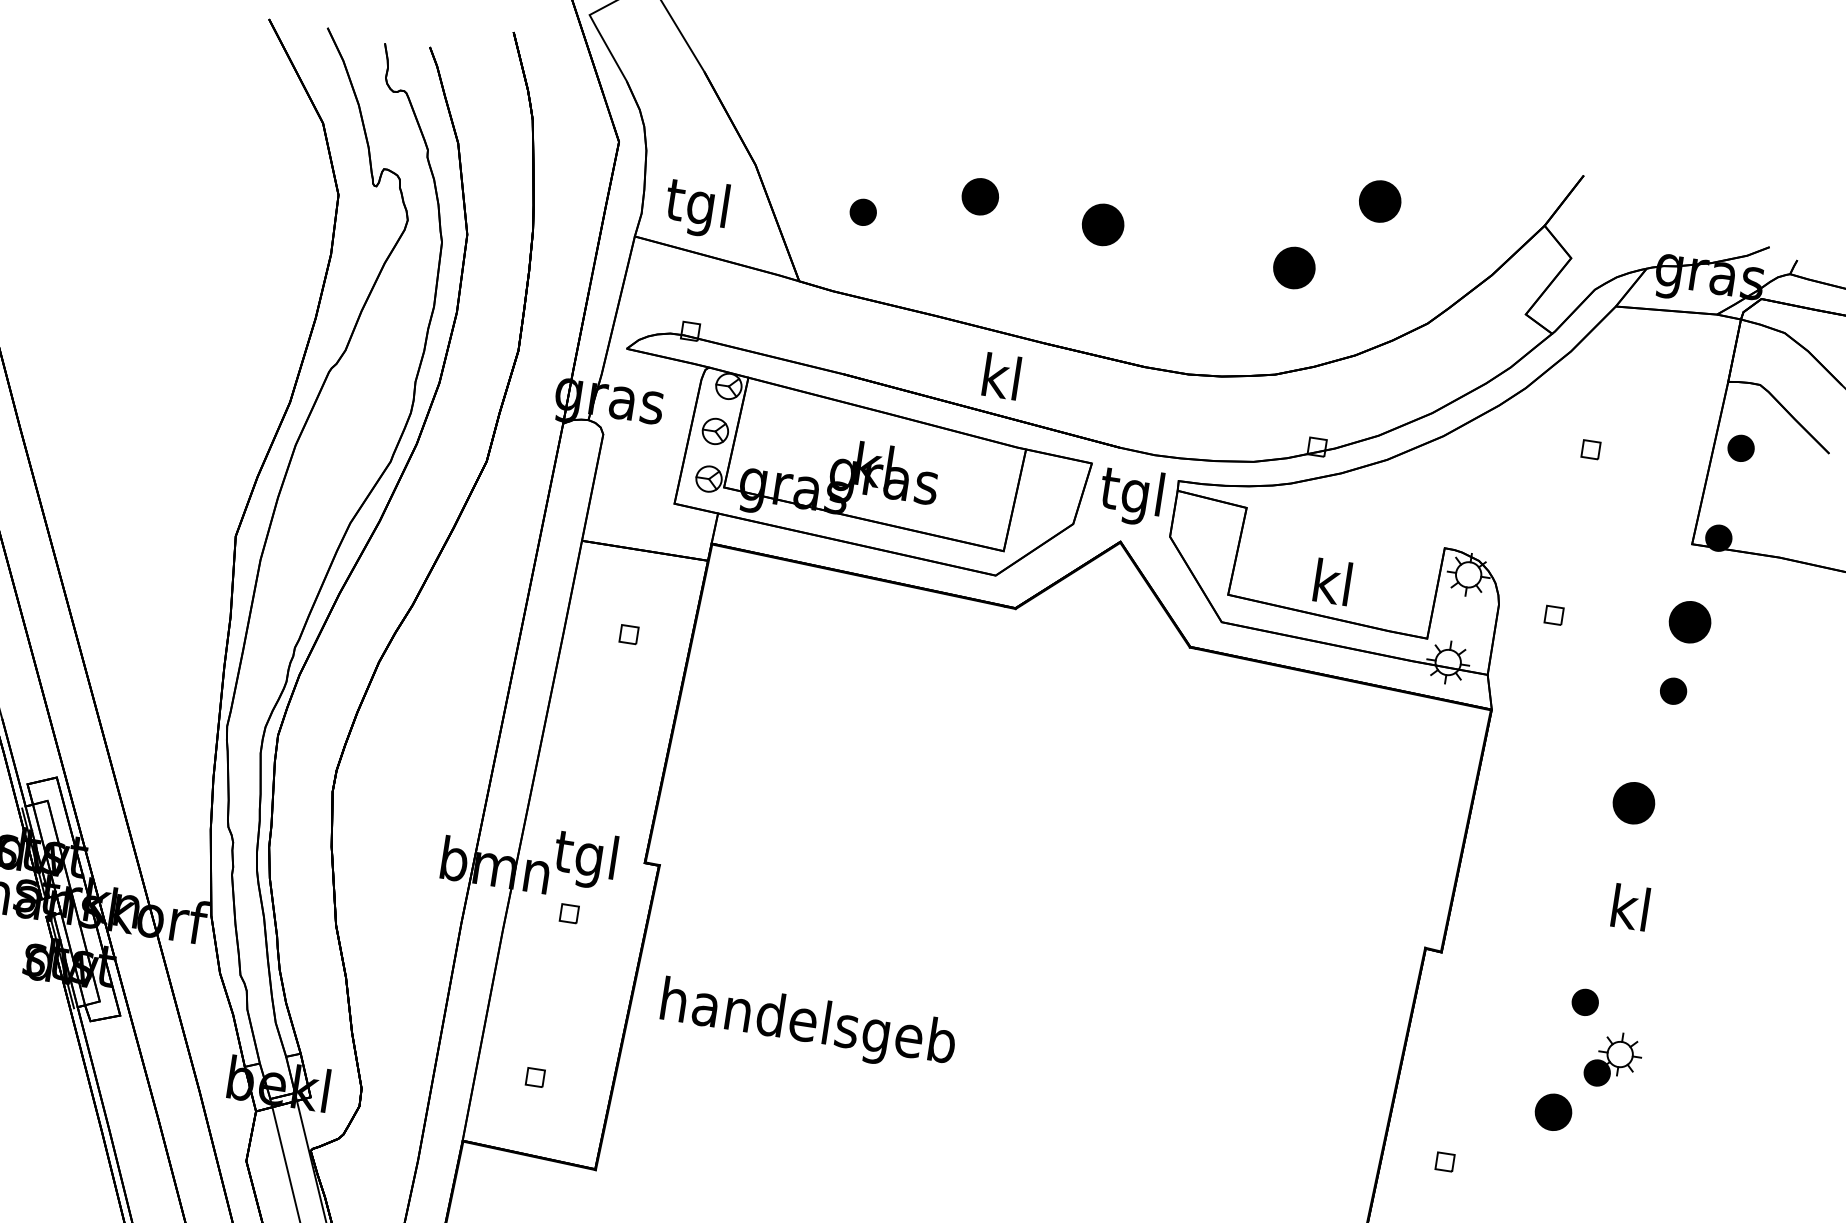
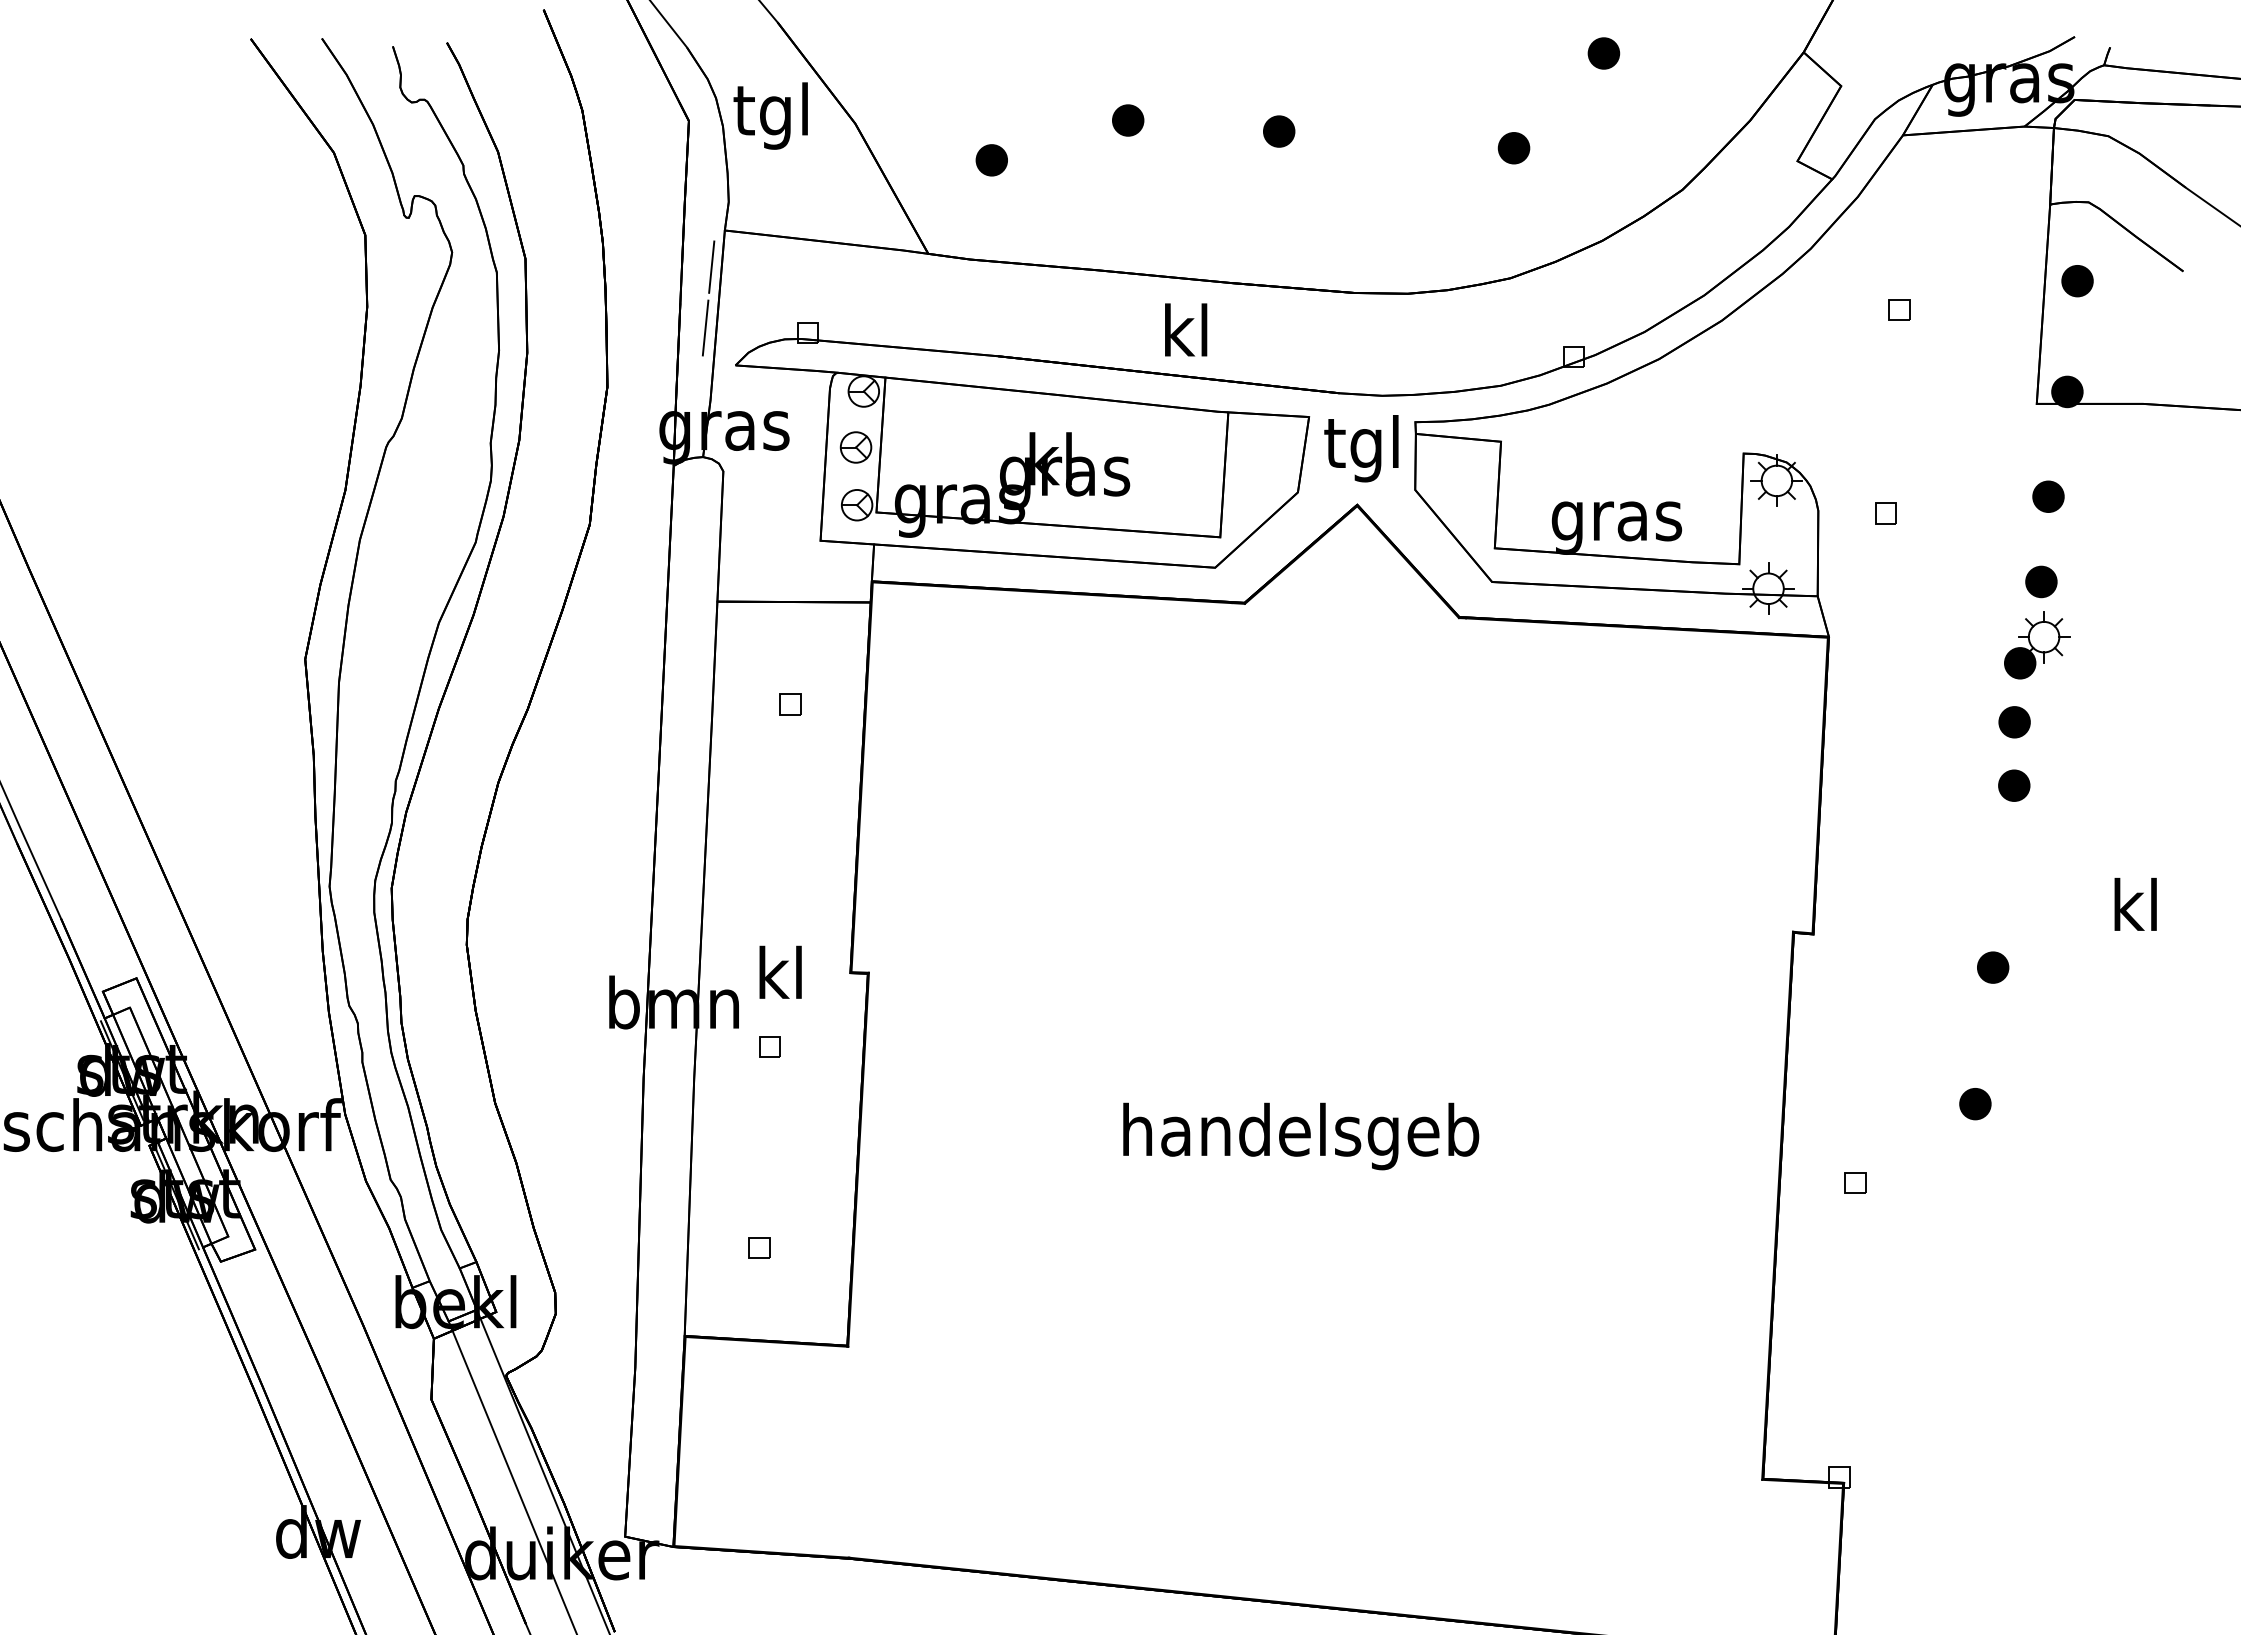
part: (980, 196) -> (1128, 120), size x0.71
part: (1379, 201) -> (1603, 53), size x0.62
text: (696, 207) -> (770, 115), moved
part: (1103, 224) -> (1279, 131), size x0.62
line: (619, 264) -> (711, 266), added
part: (1293, 268) -> (1513, 148), size x0.62
line: (606, 313) -> (705, 327), added
text: (1331, 587) -> (1616, 520), kl -> gras
part: (1690, 621) -> (2048, 496), size x0.62
part: (1633, 803) -> (2014, 722), size x0.62
part: (1625, 855) -> (2014, 785), added
text: (584, 859) -> (778, 979), tgl -> kl
text: (1630, 907) -> (2135, 904), moved
text: (808, 1025) -> (1301, 1136), moved
part: (1613, 1060) -> (2037, 645), moved
part: (1553, 1112) -> (1975, 1104), size x0.71

